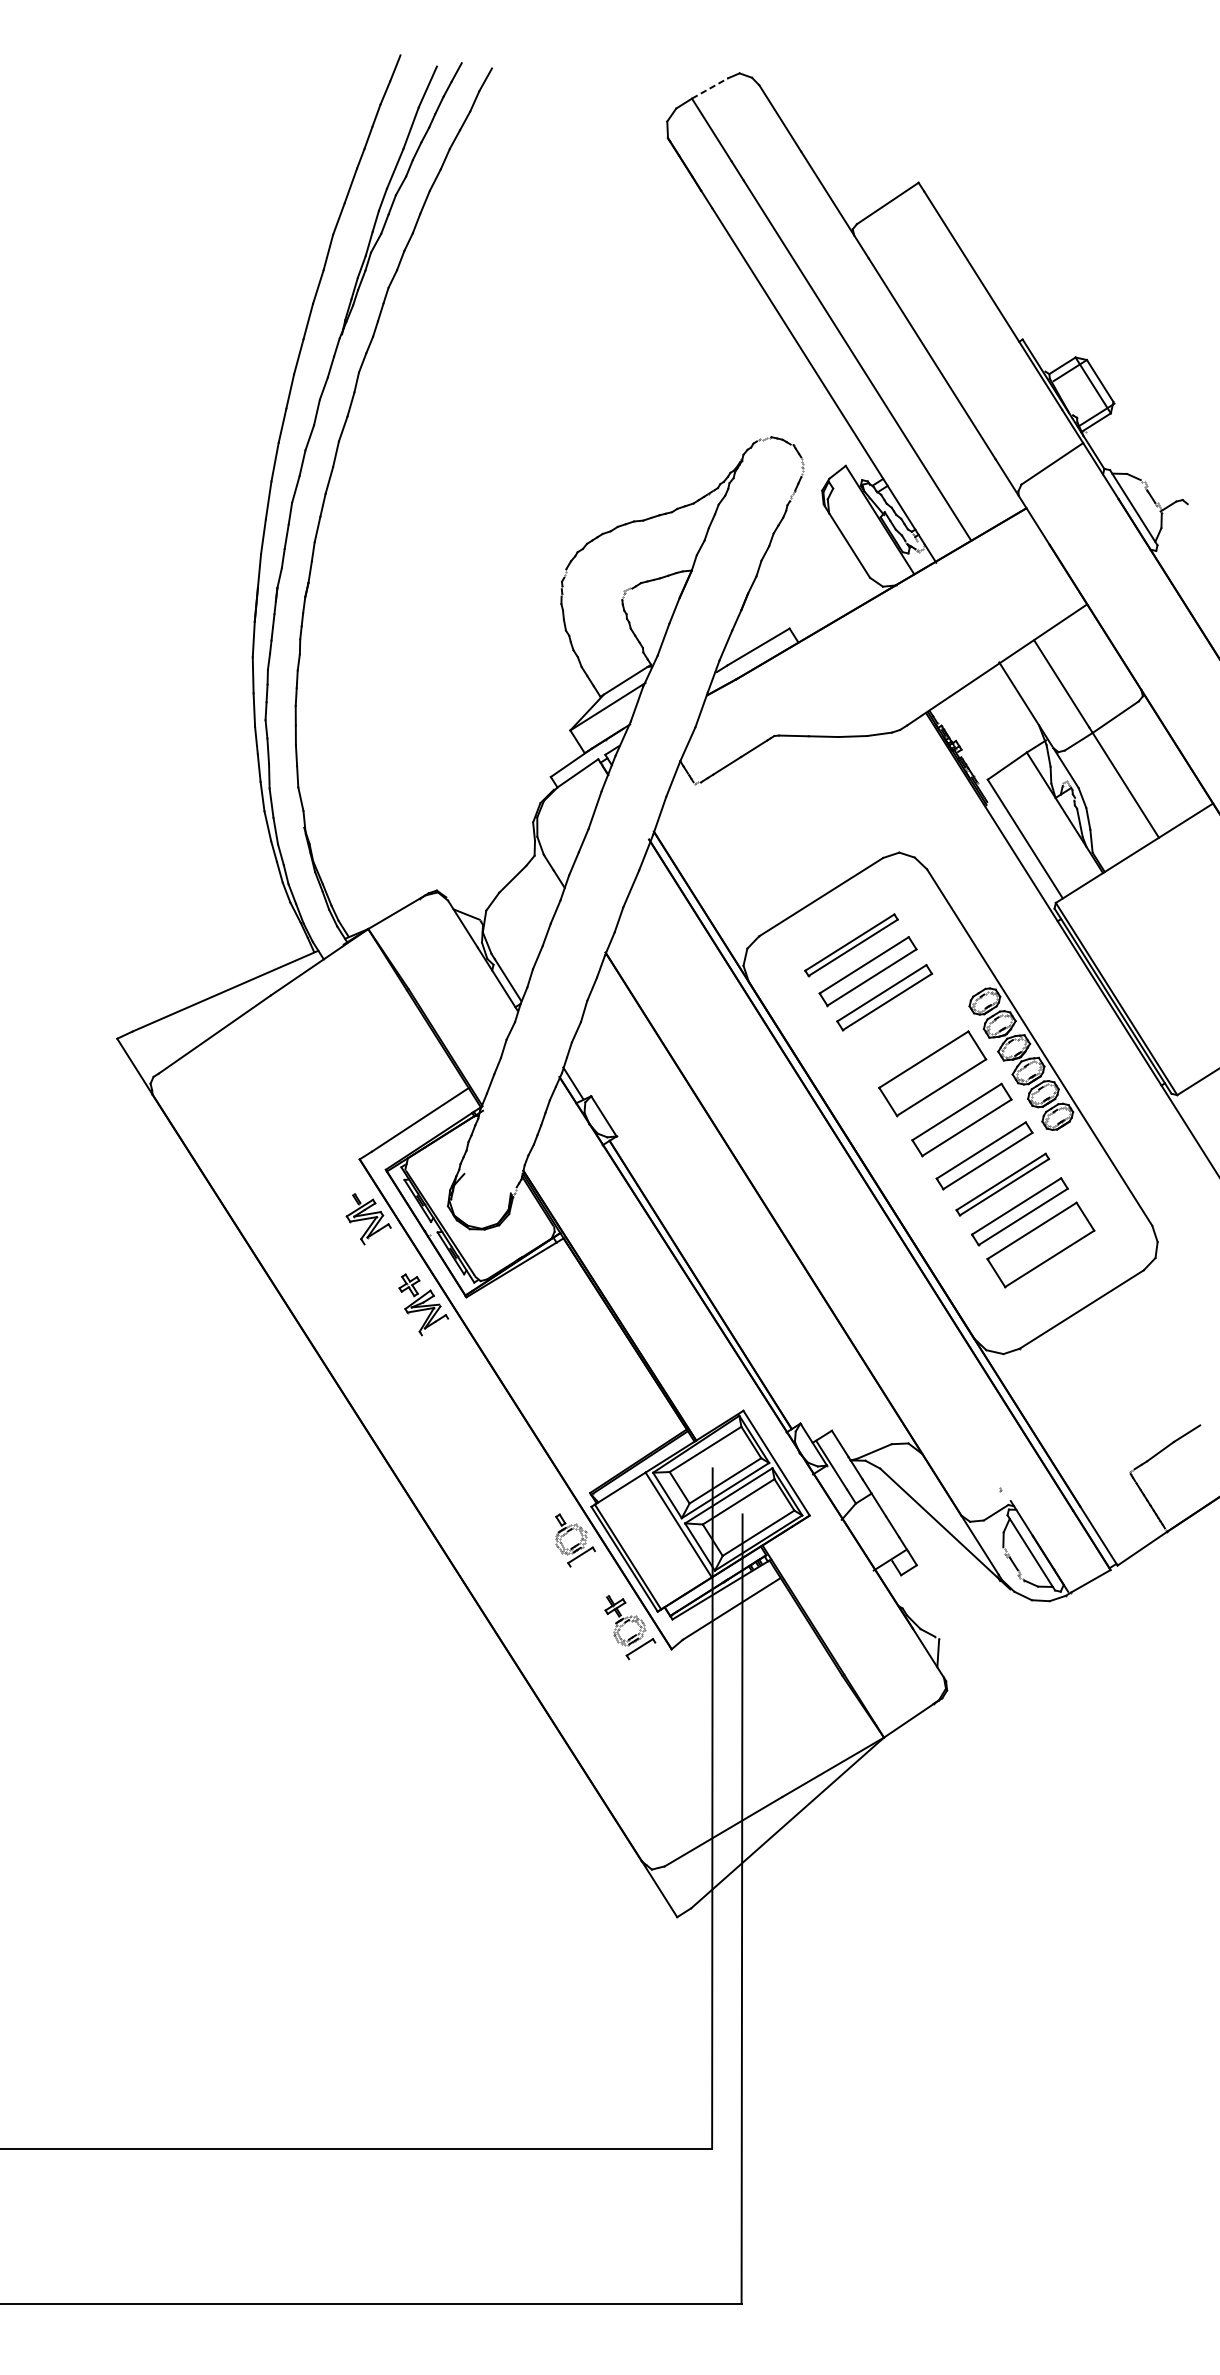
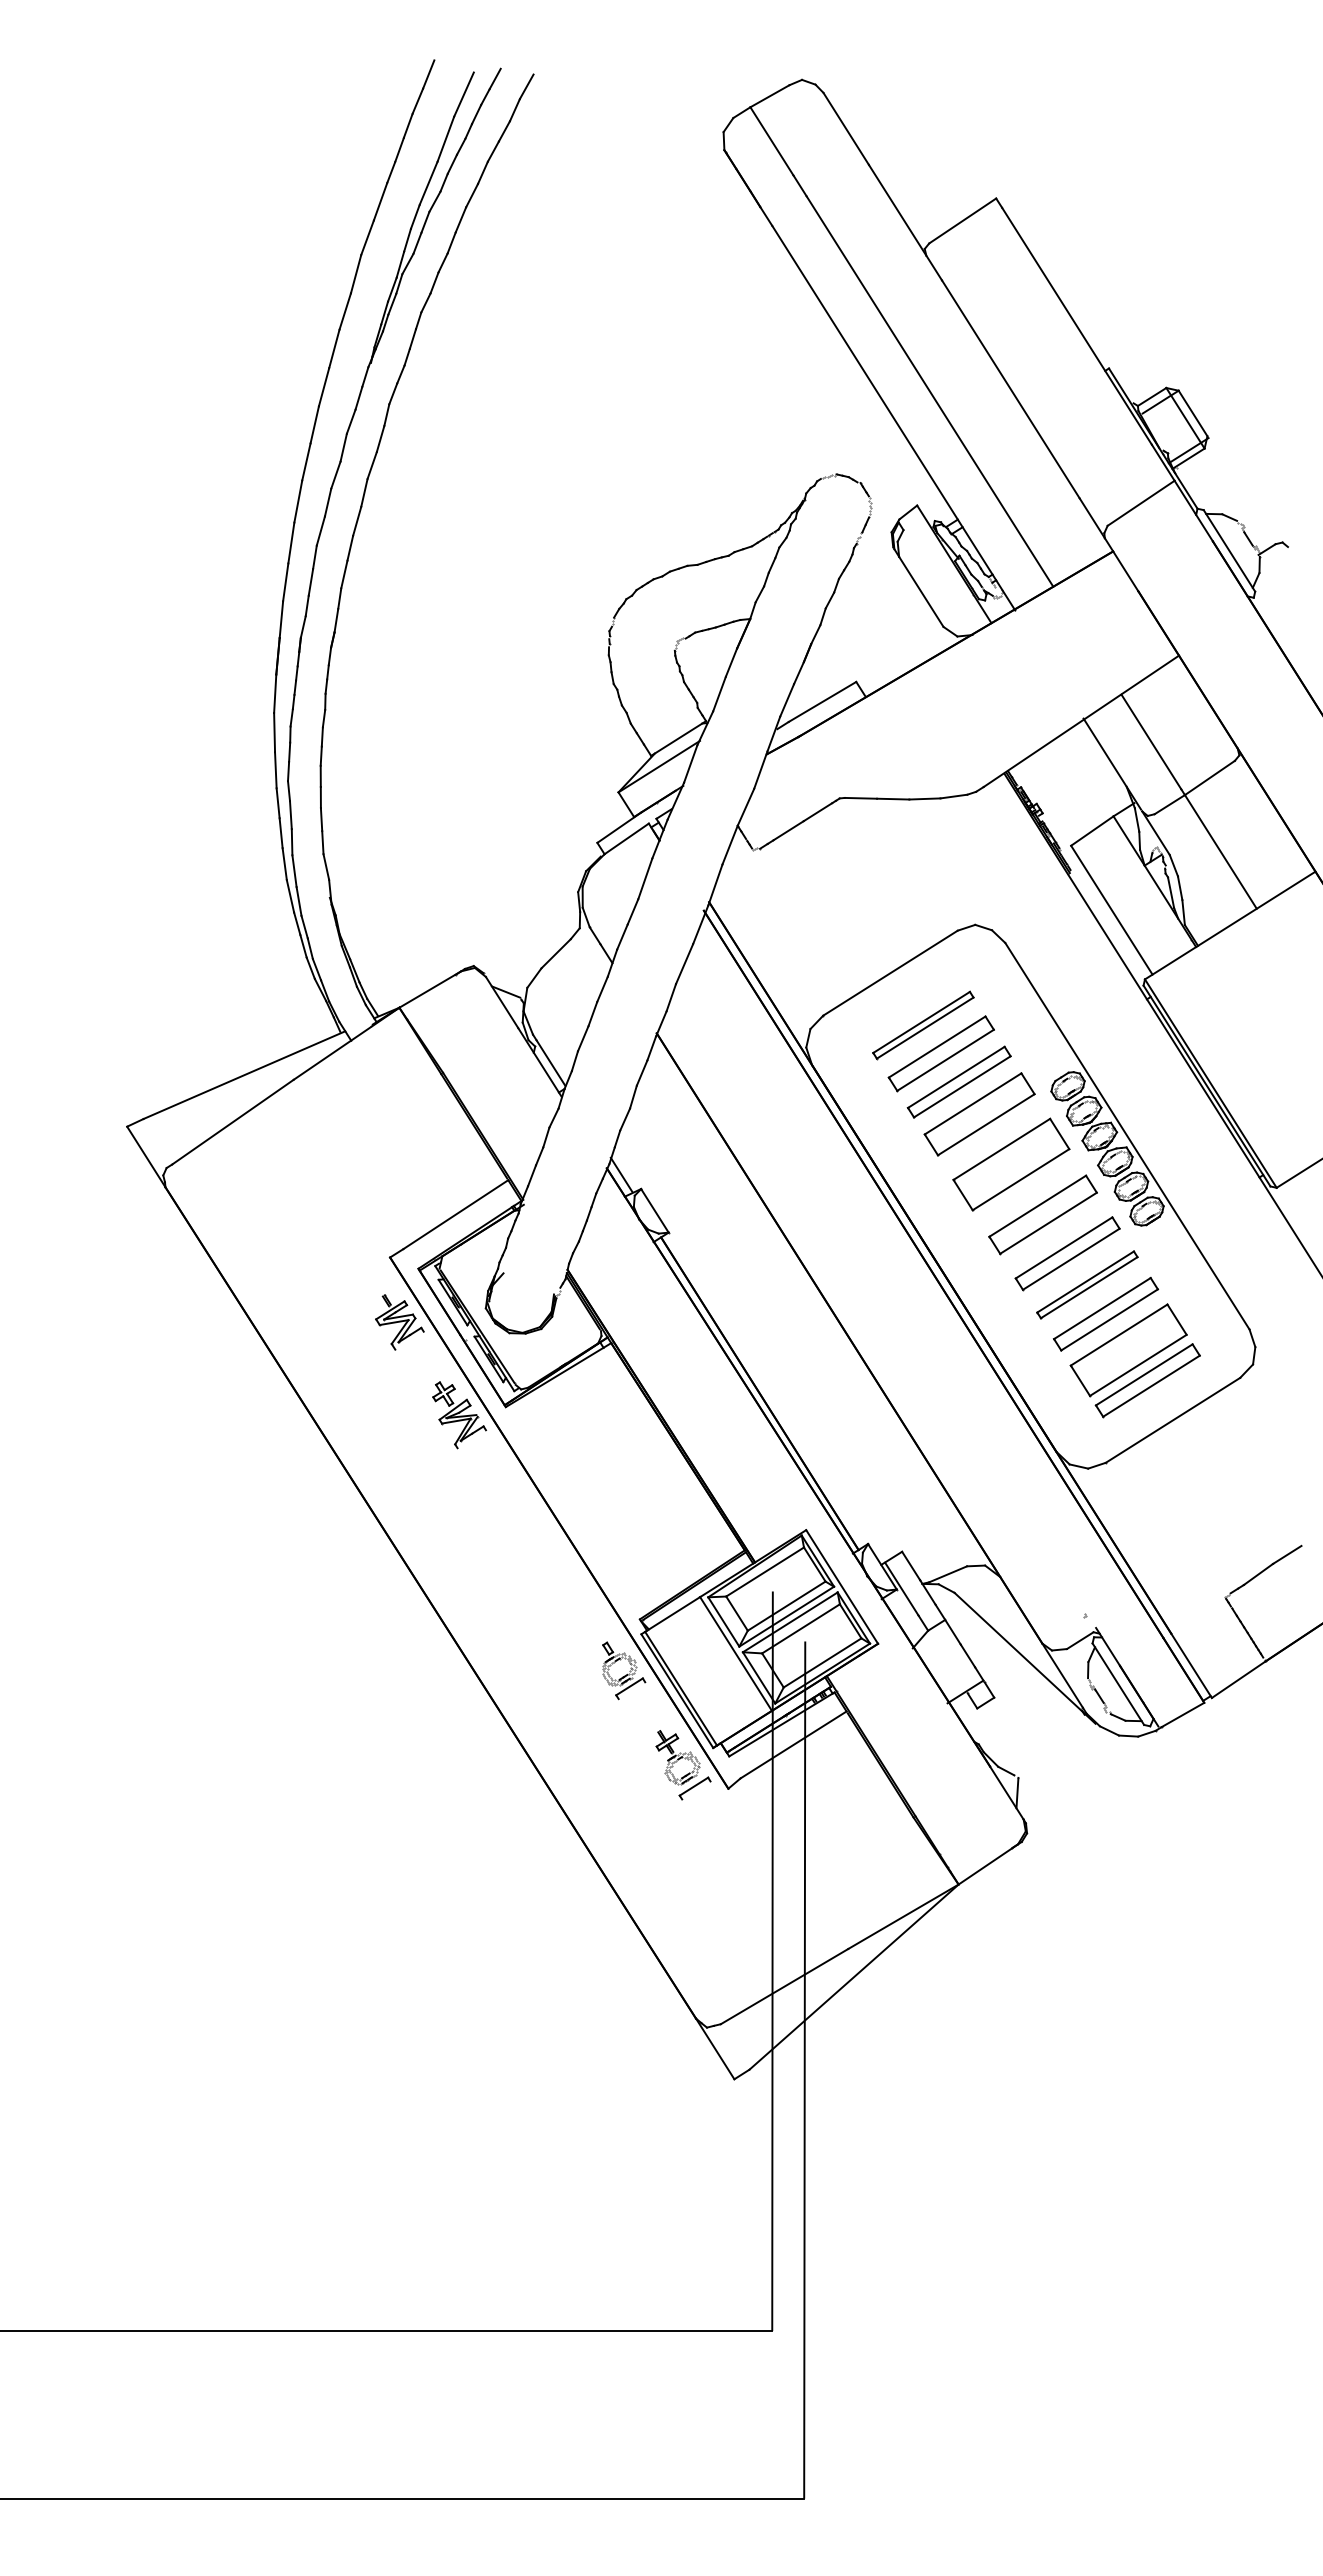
line: (710, 88) -> (770, 96), dashed -> solid
part: (903, 1027) -> (979, 1114), added
part: (1058, 1272) -> (1147, 1380), added

